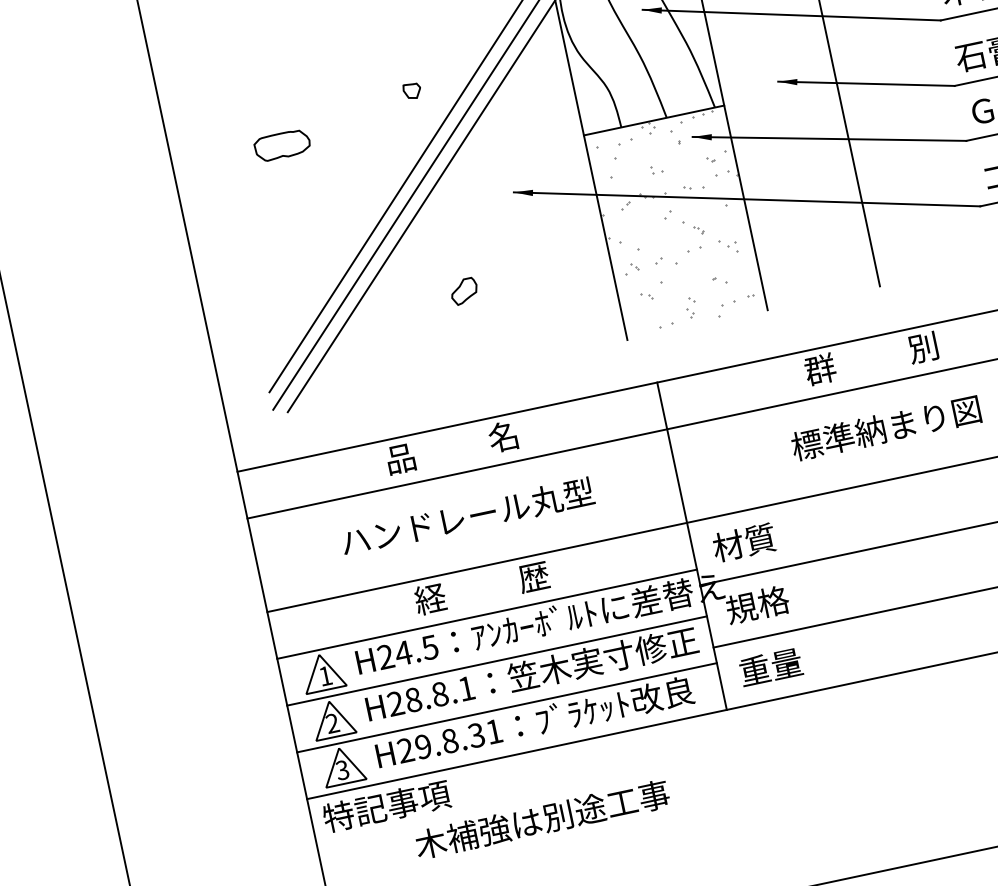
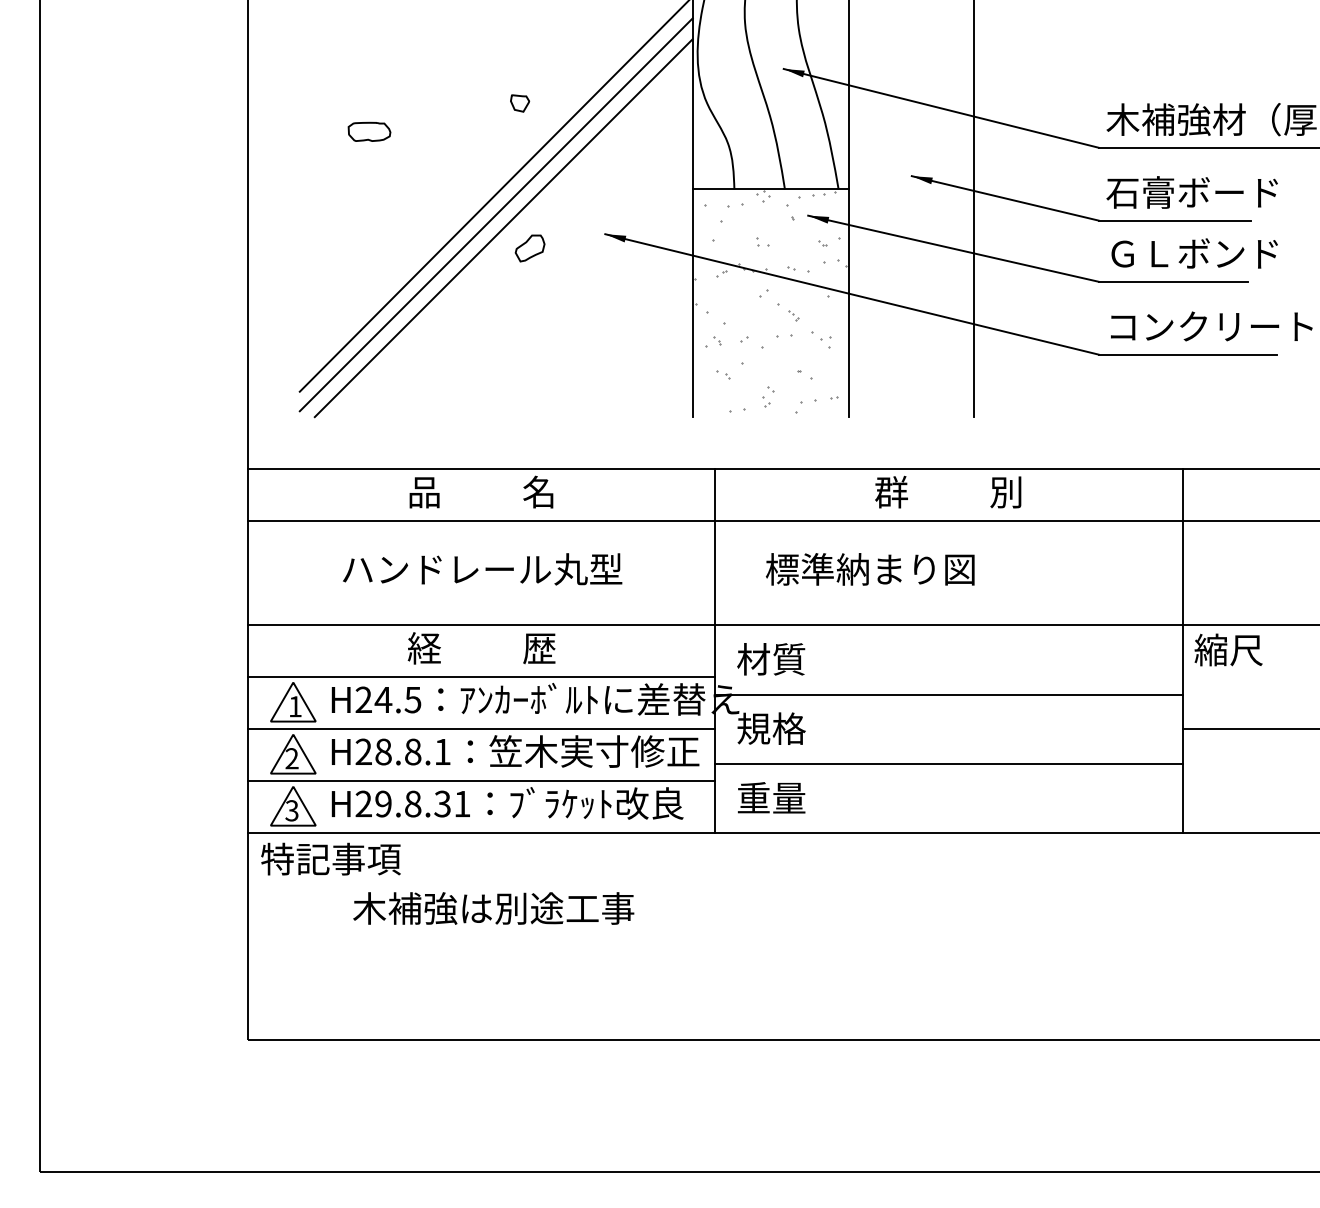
part: (282, 145) -> (369, 131), size x0.7
part: (463, 291) -> (529, 248), moved
text: (886, 428) -> (870, 569), moved

